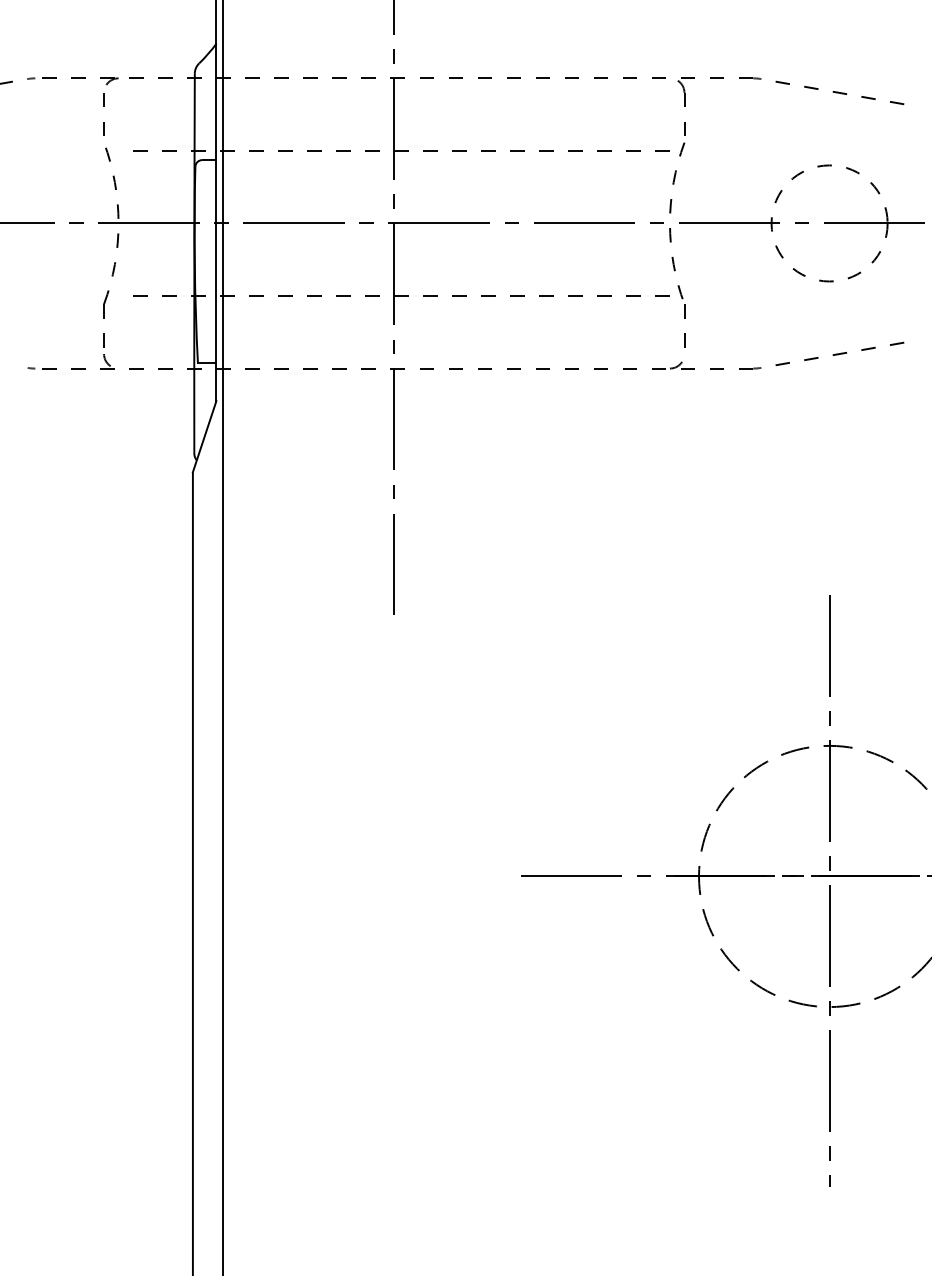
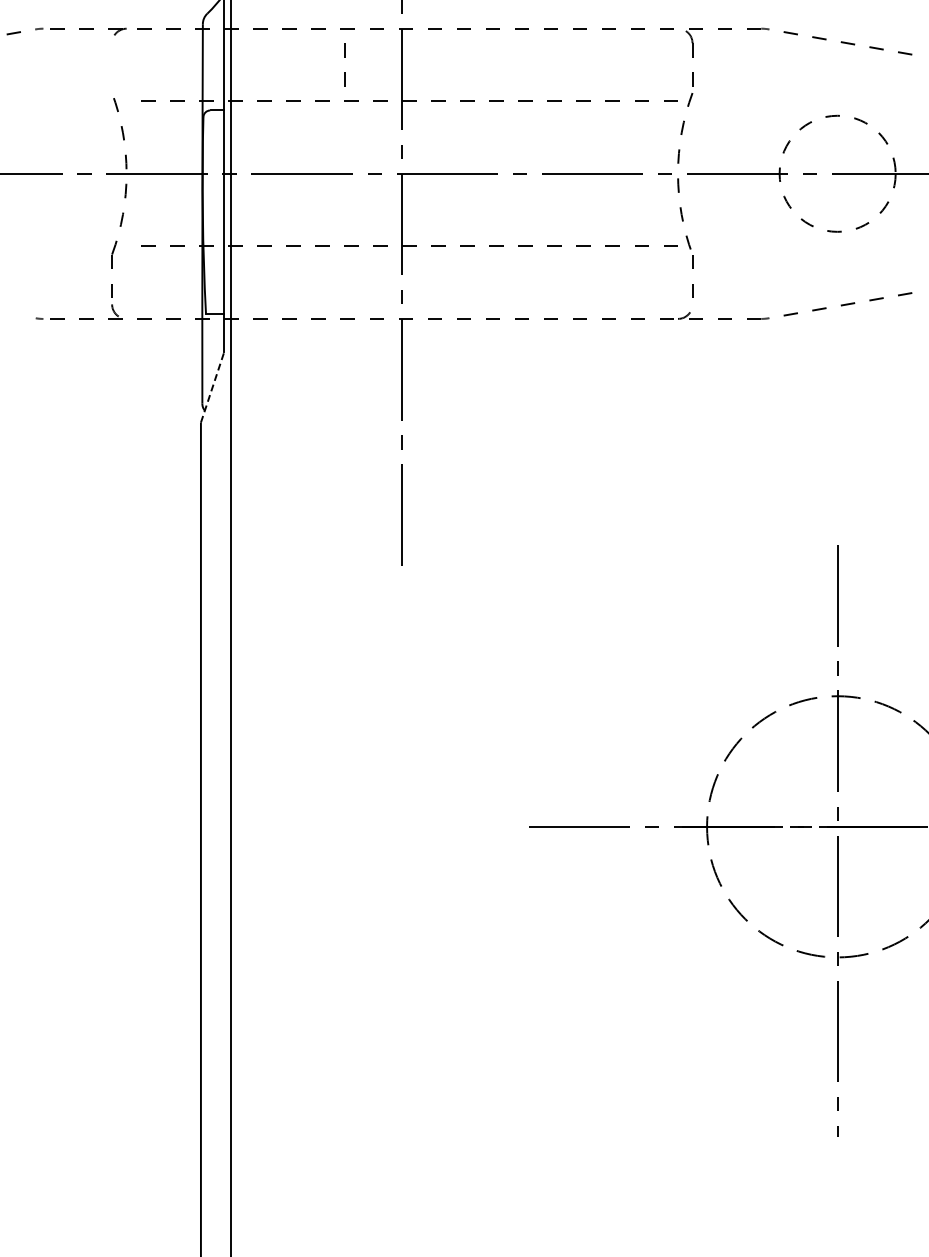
line: (103, 106) -> (344, 56), moved
line: (204, 436) -> (212, 386), solid -> dashed

